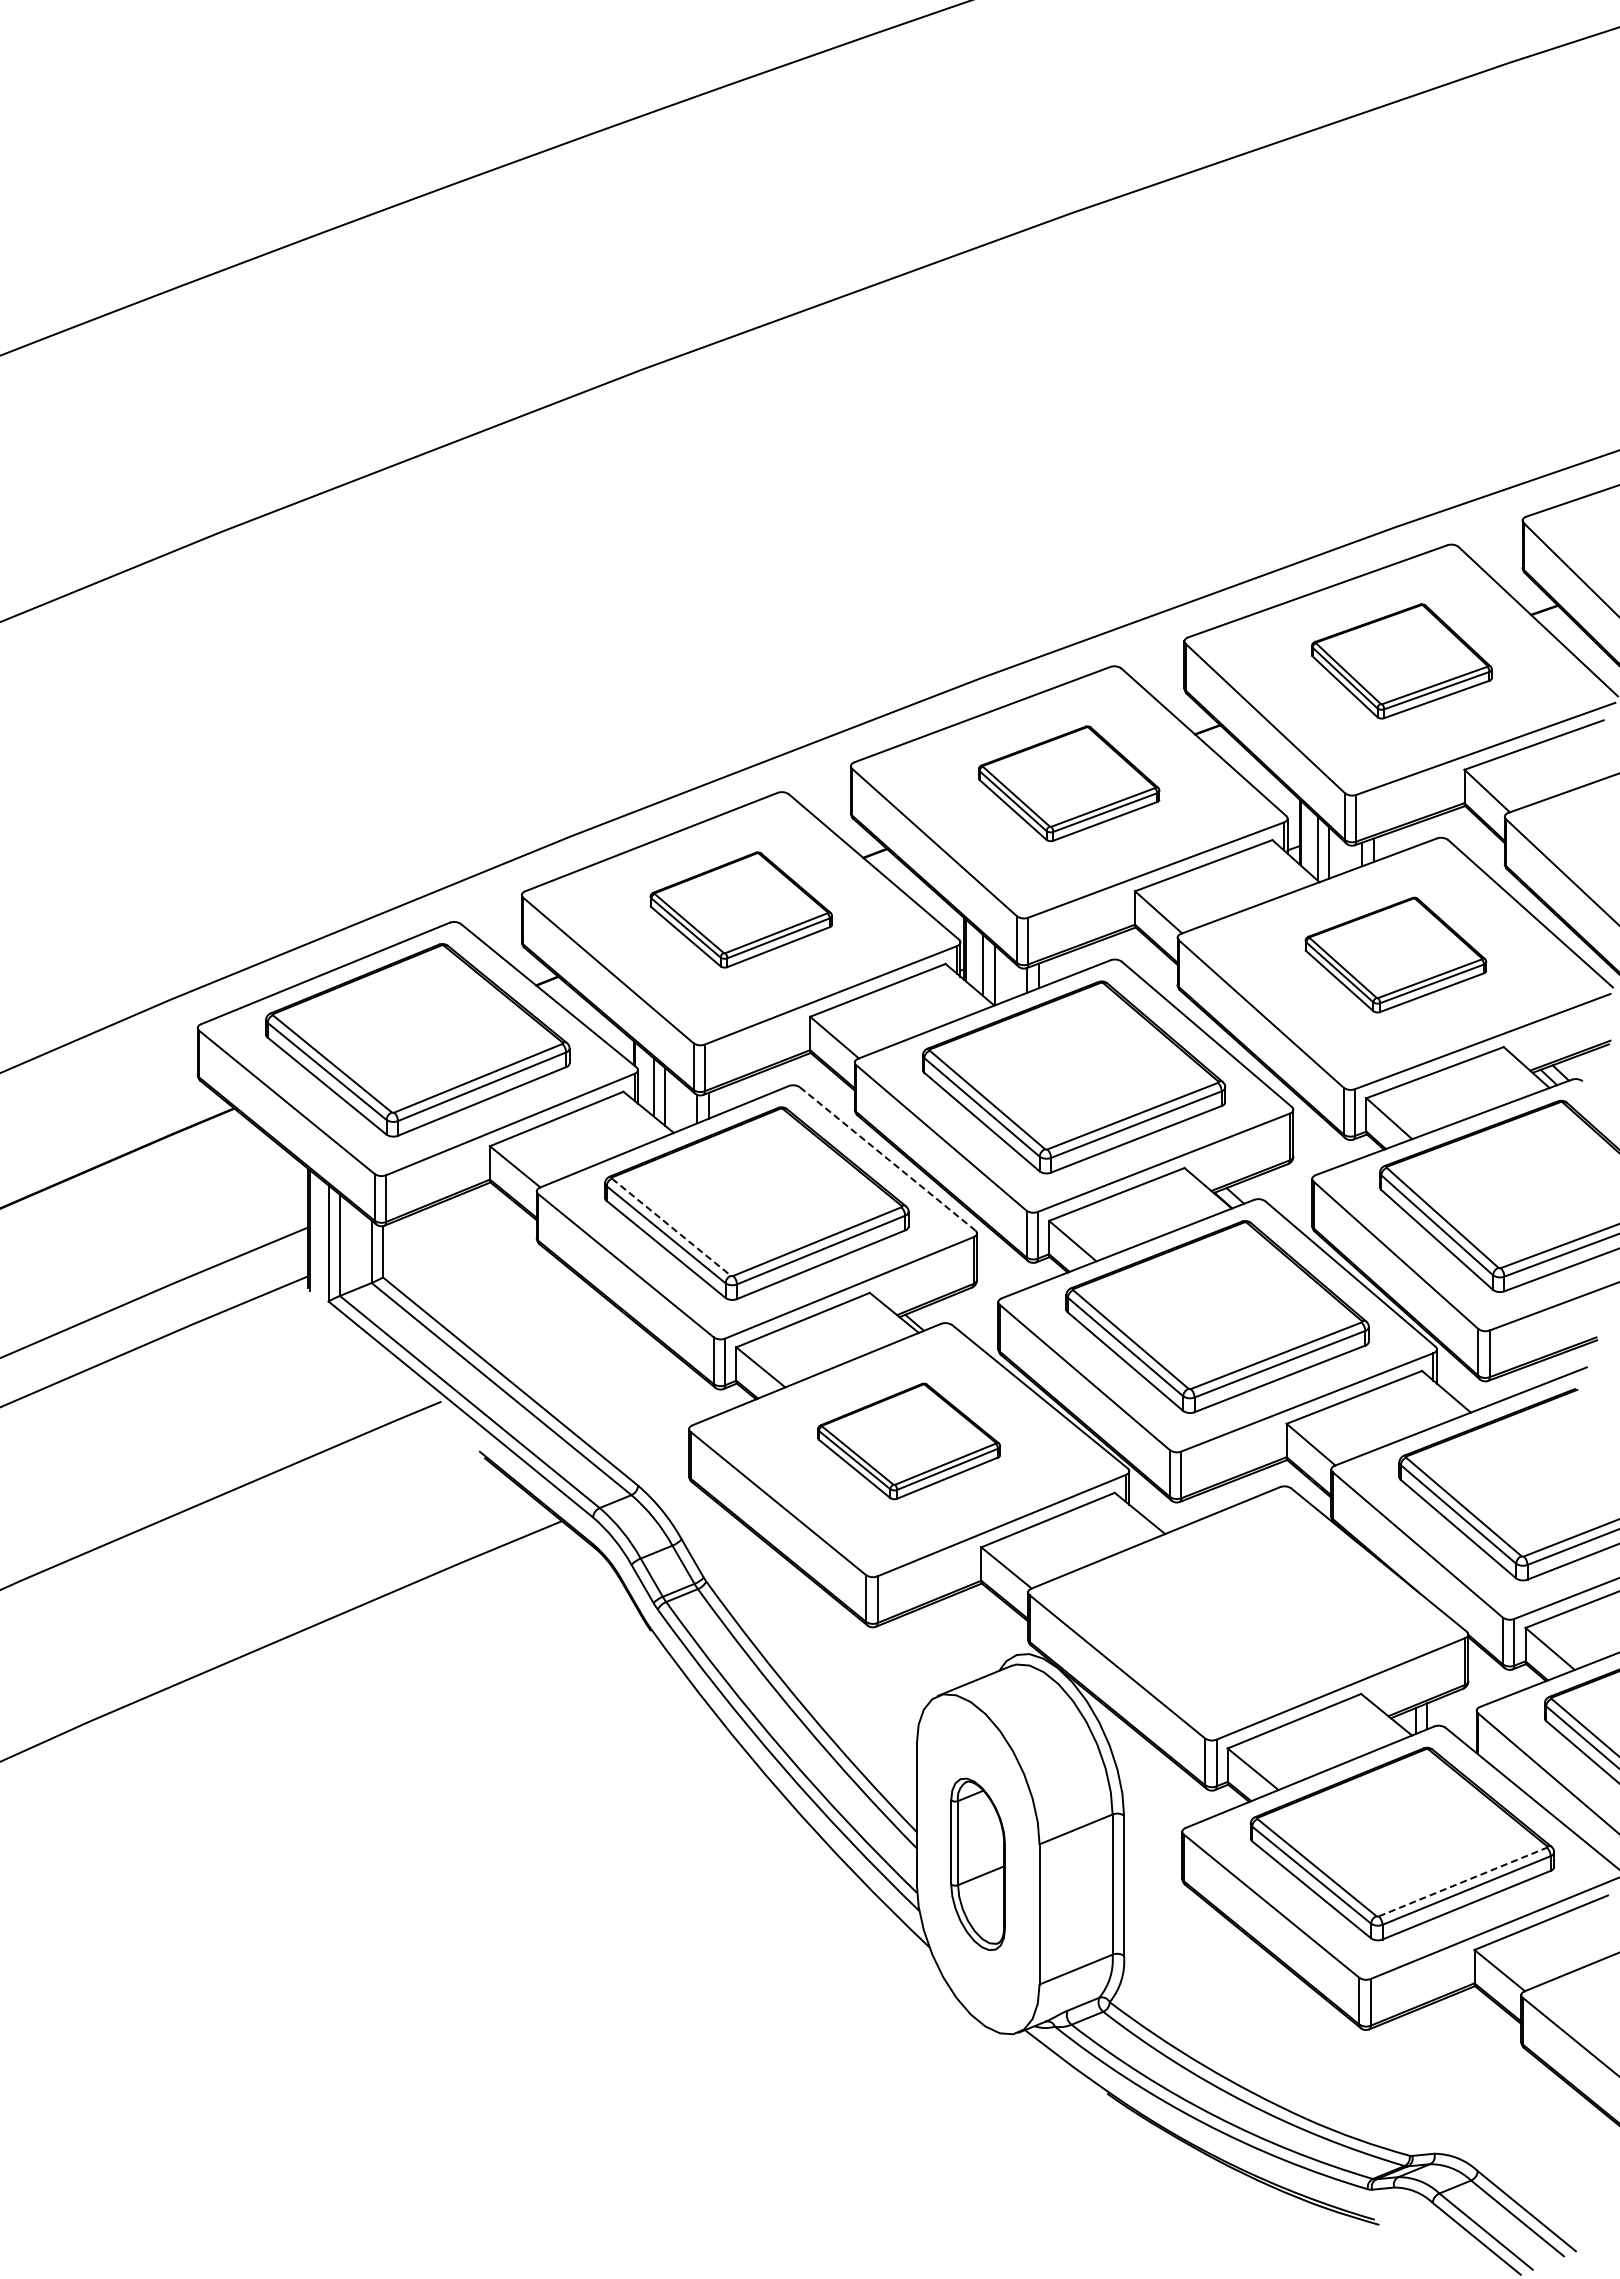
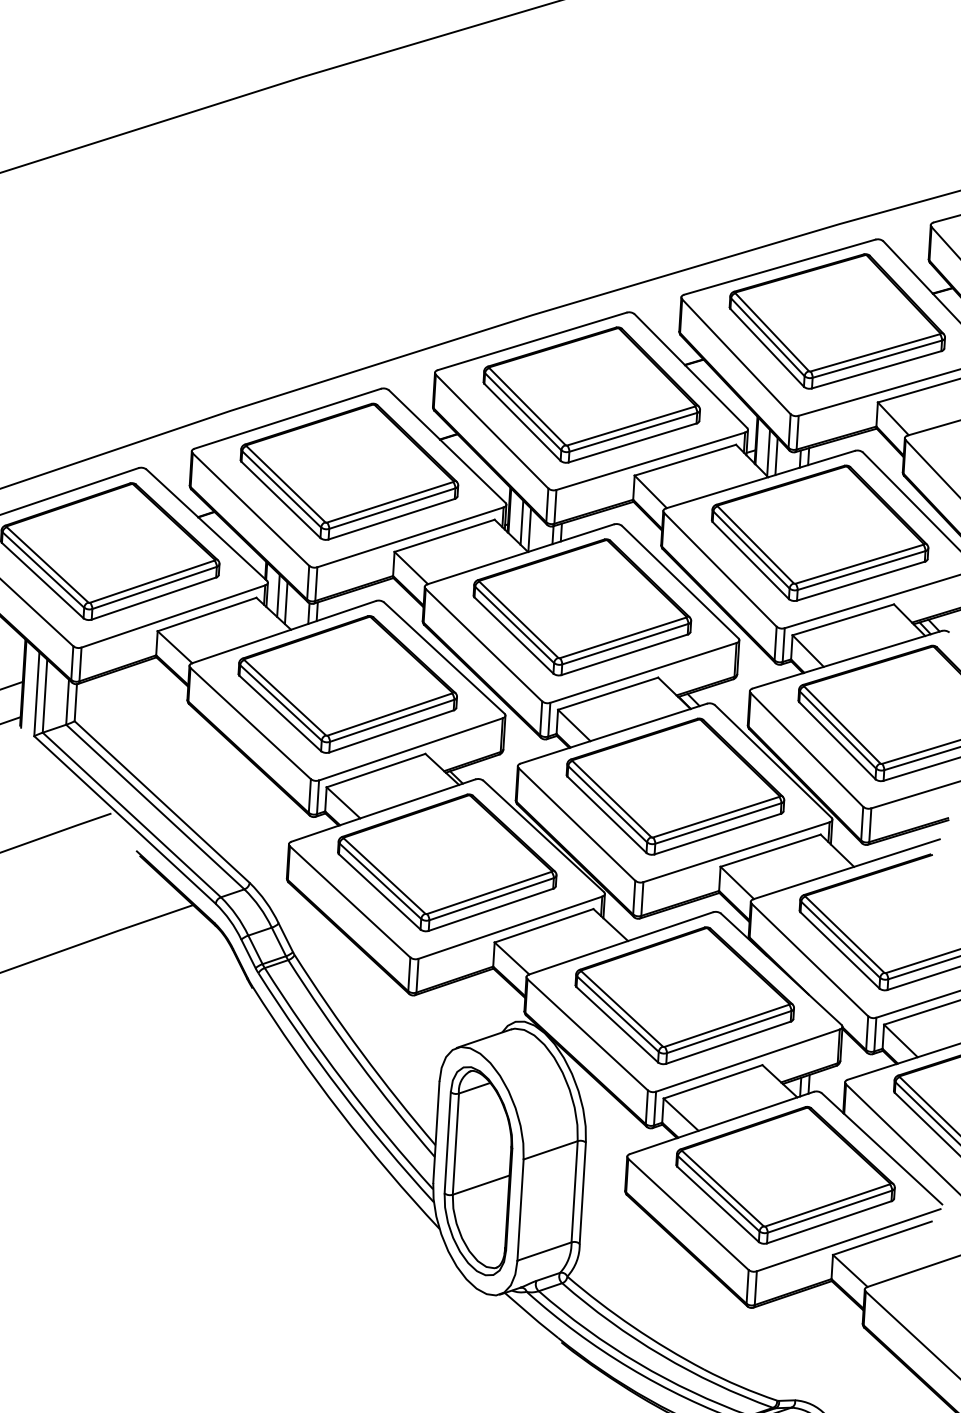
part: (1401, 661) -> (837, 321), size x1.67
part: (1068, 783) -> (591, 394), size x1.67
part: (741, 909) -> (349, 471), size x1.67
part: (1395, 954) -> (819, 532), size x1.67
line: (888, 1159) -> (444, 658), dashed -> solid
line: (671, 1227) -> (285, 697), dashed -> solid
part: (908, 1441) -> (446, 862), size x1.67
part: (1247, 1604) -> (684, 995), added
part: (977, 1864) -> (477, 1171), size x1.67
line: (1462, 1882) -> (827, 1205), dashed -> solid

